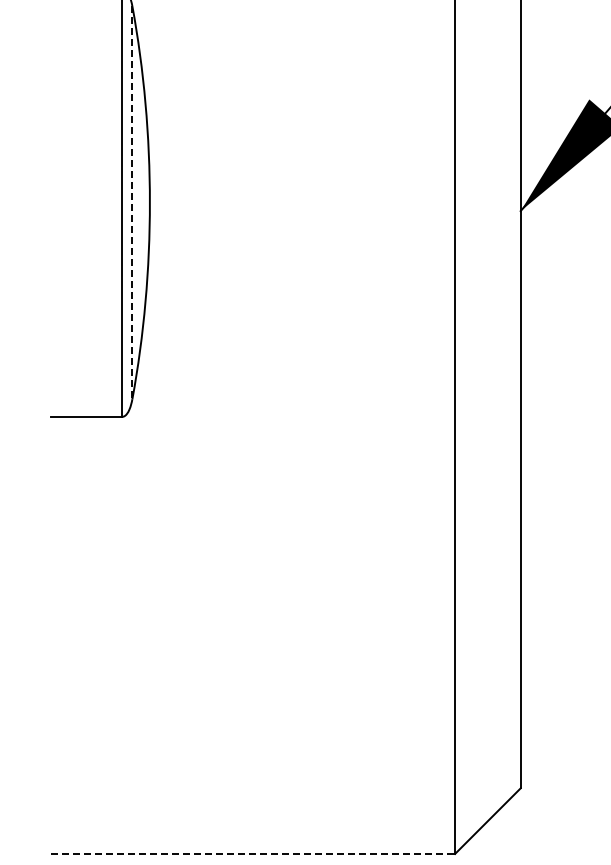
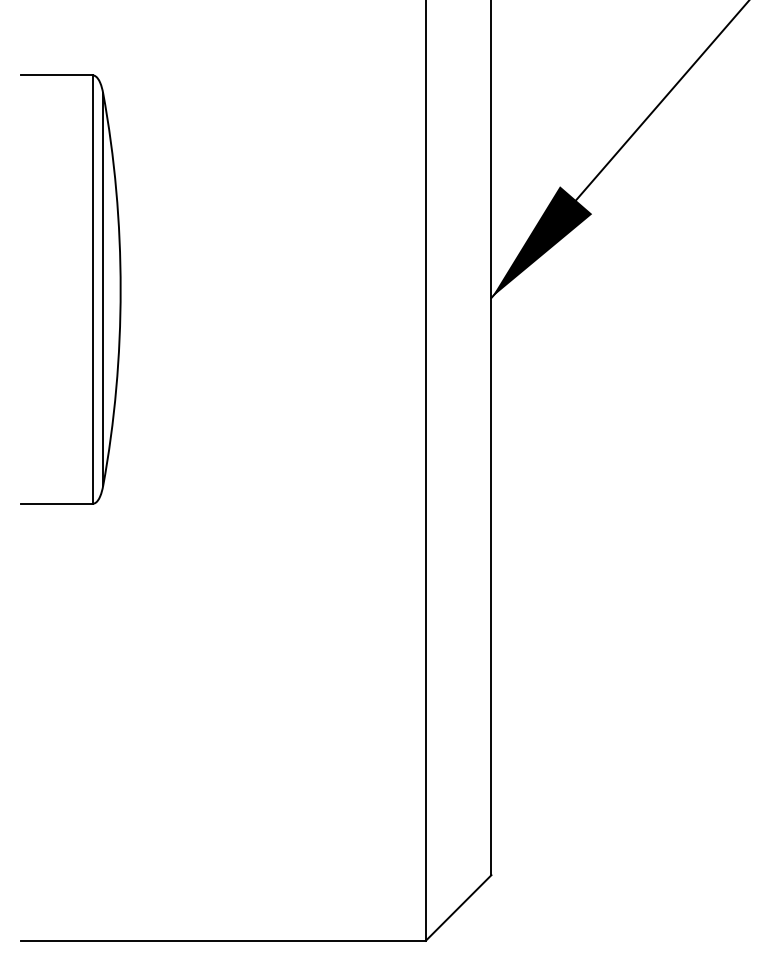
line: (132, 203) -> (103, 290), dashed -> solid
line: (253, 853) -> (224, 940), dashed -> solid

